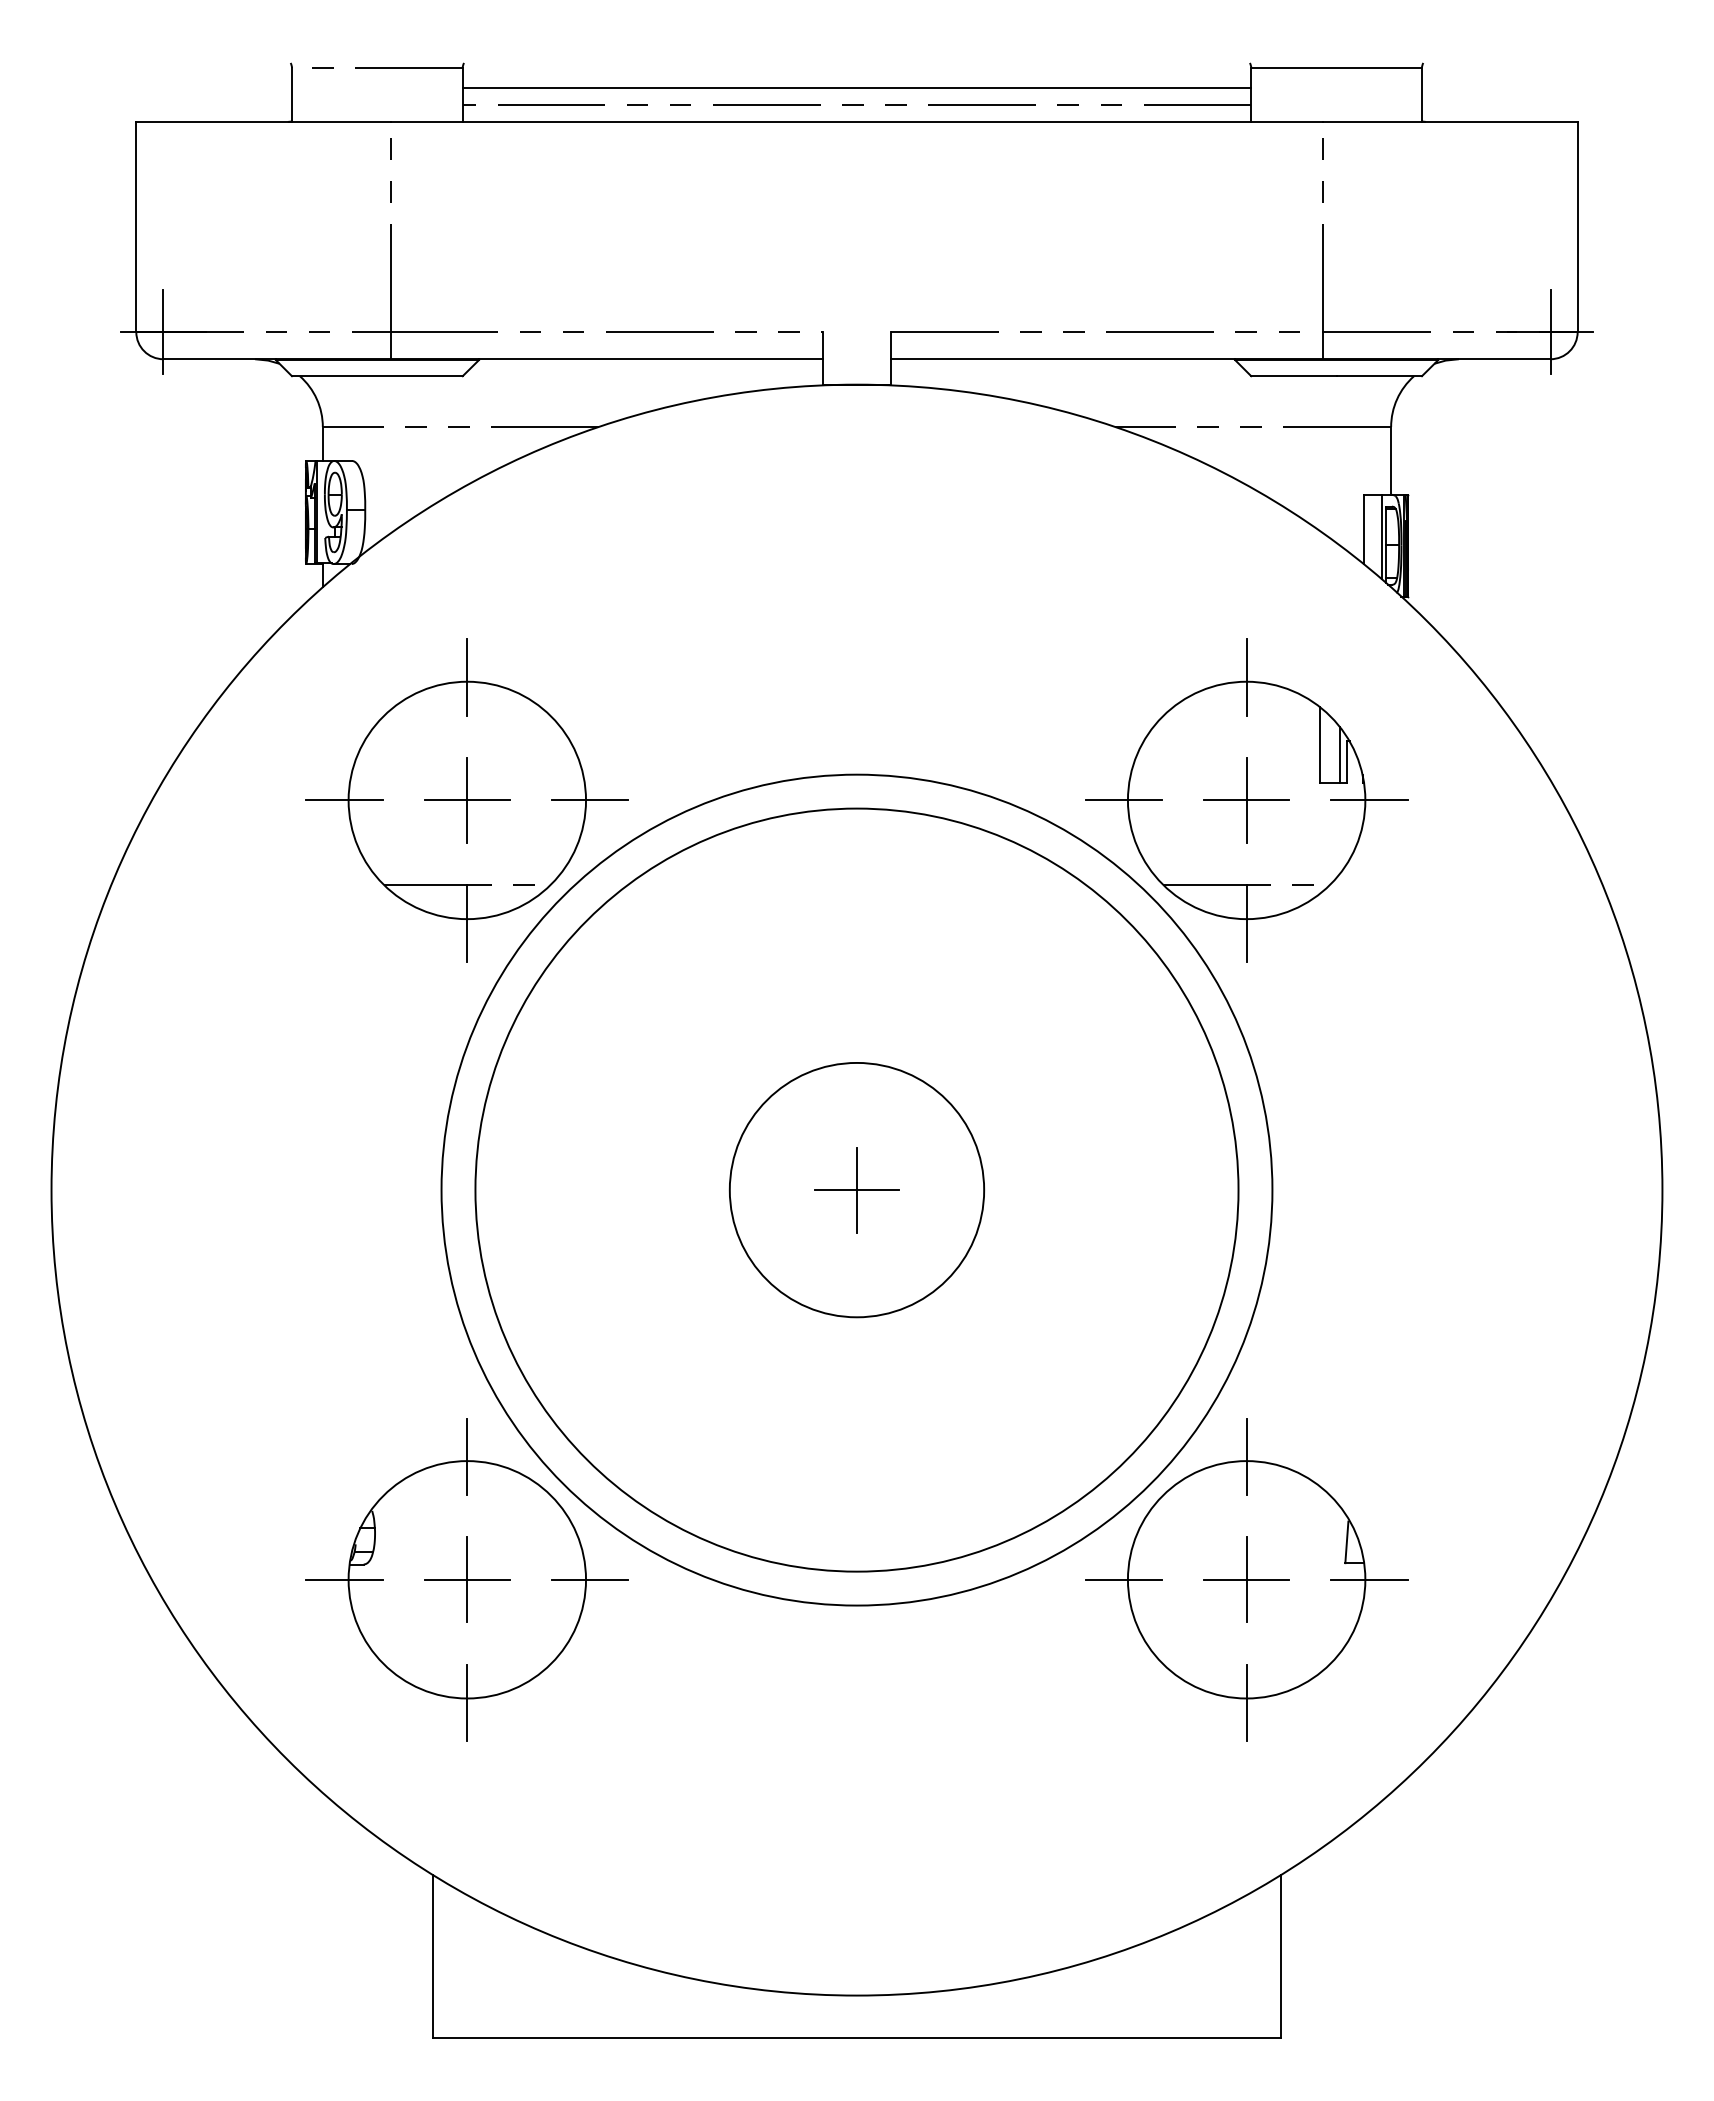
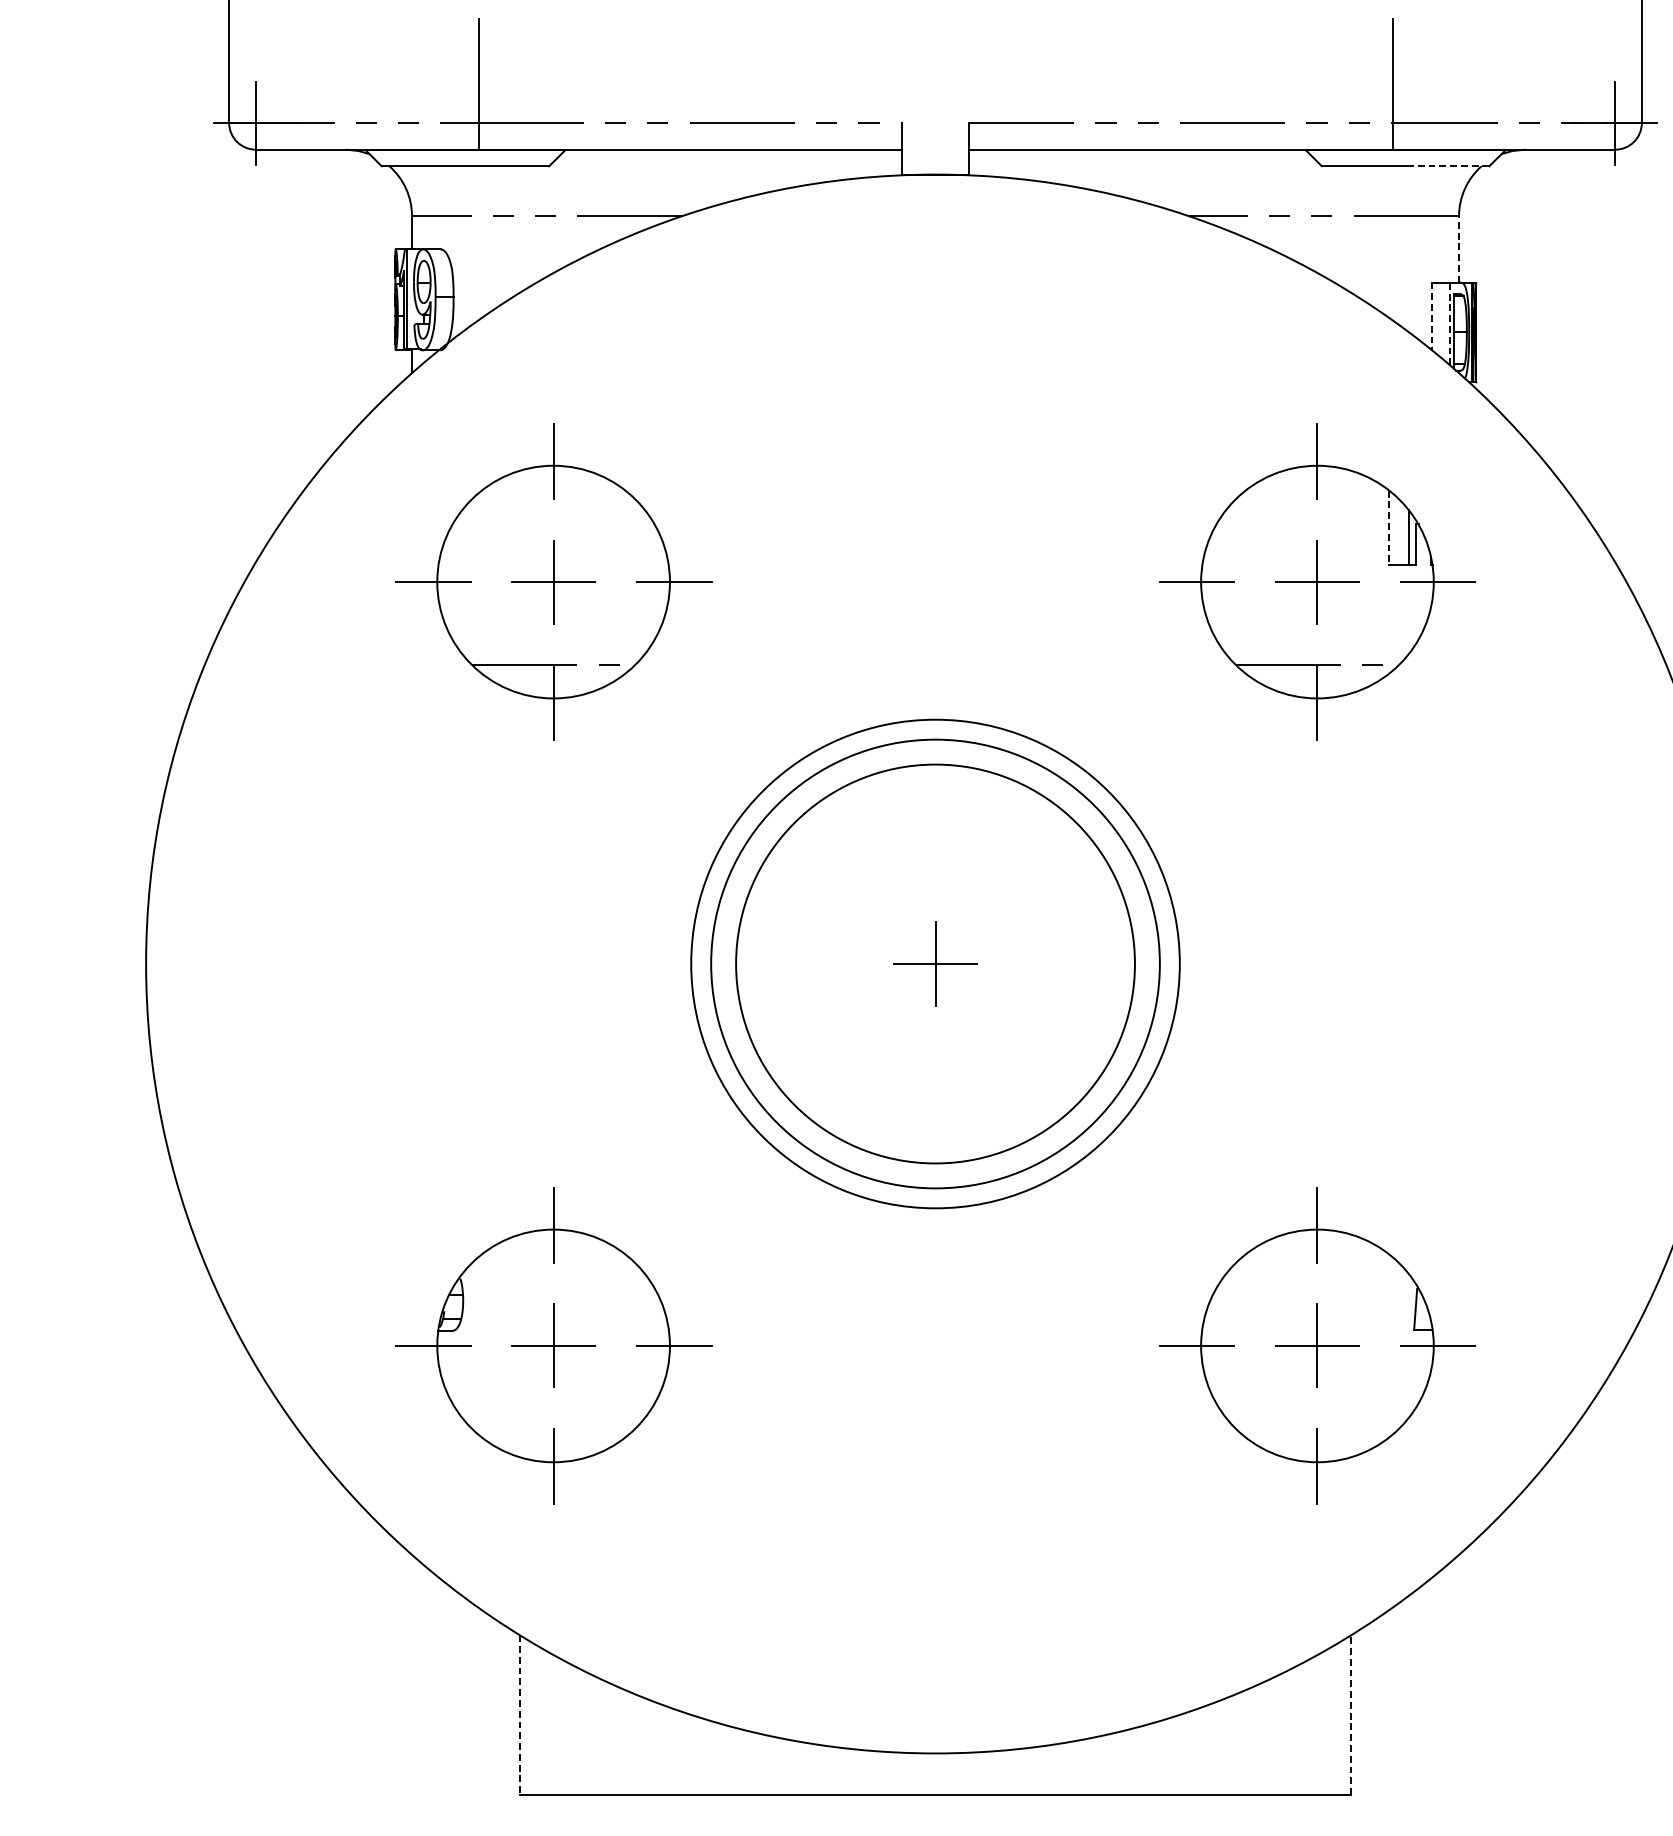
line: (1379, 376) -> (1447, 166), solid -> dashed
line: (1391, 460) -> (1459, 248), solid -> dashed
line: (1364, 529) -> (1432, 316), solid -> dashed
line: (1381, 536) -> (1449, 323), solid -> dashed
line: (1320, 745) -> (1389, 528), solid -> dashed
circle: (856, 1189) -> (935, 963), size x0.6
circle: (856, 1189) -> (935, 963), size x0.6
circle: (856, 1189) -> (935, 963), size x1.6
line: (1280, 1955) -> (1350, 1714), solid -> dashed
line: (433, 1956) -> (520, 1715), solid -> dashed

